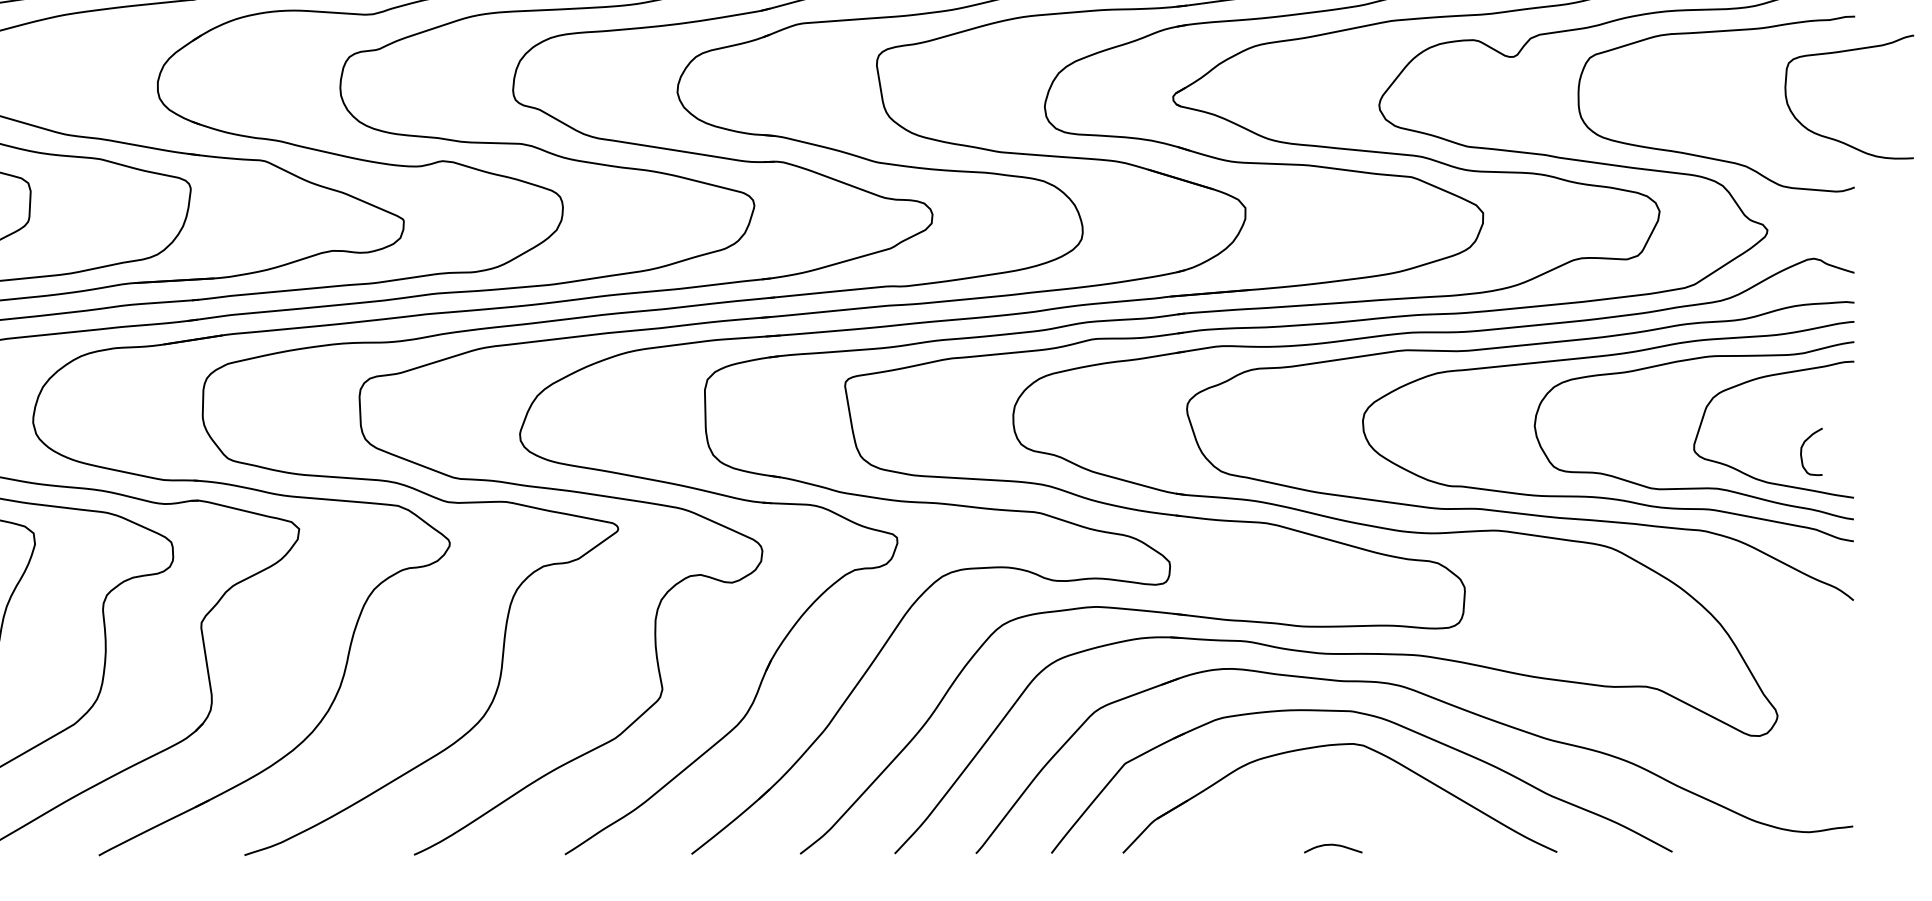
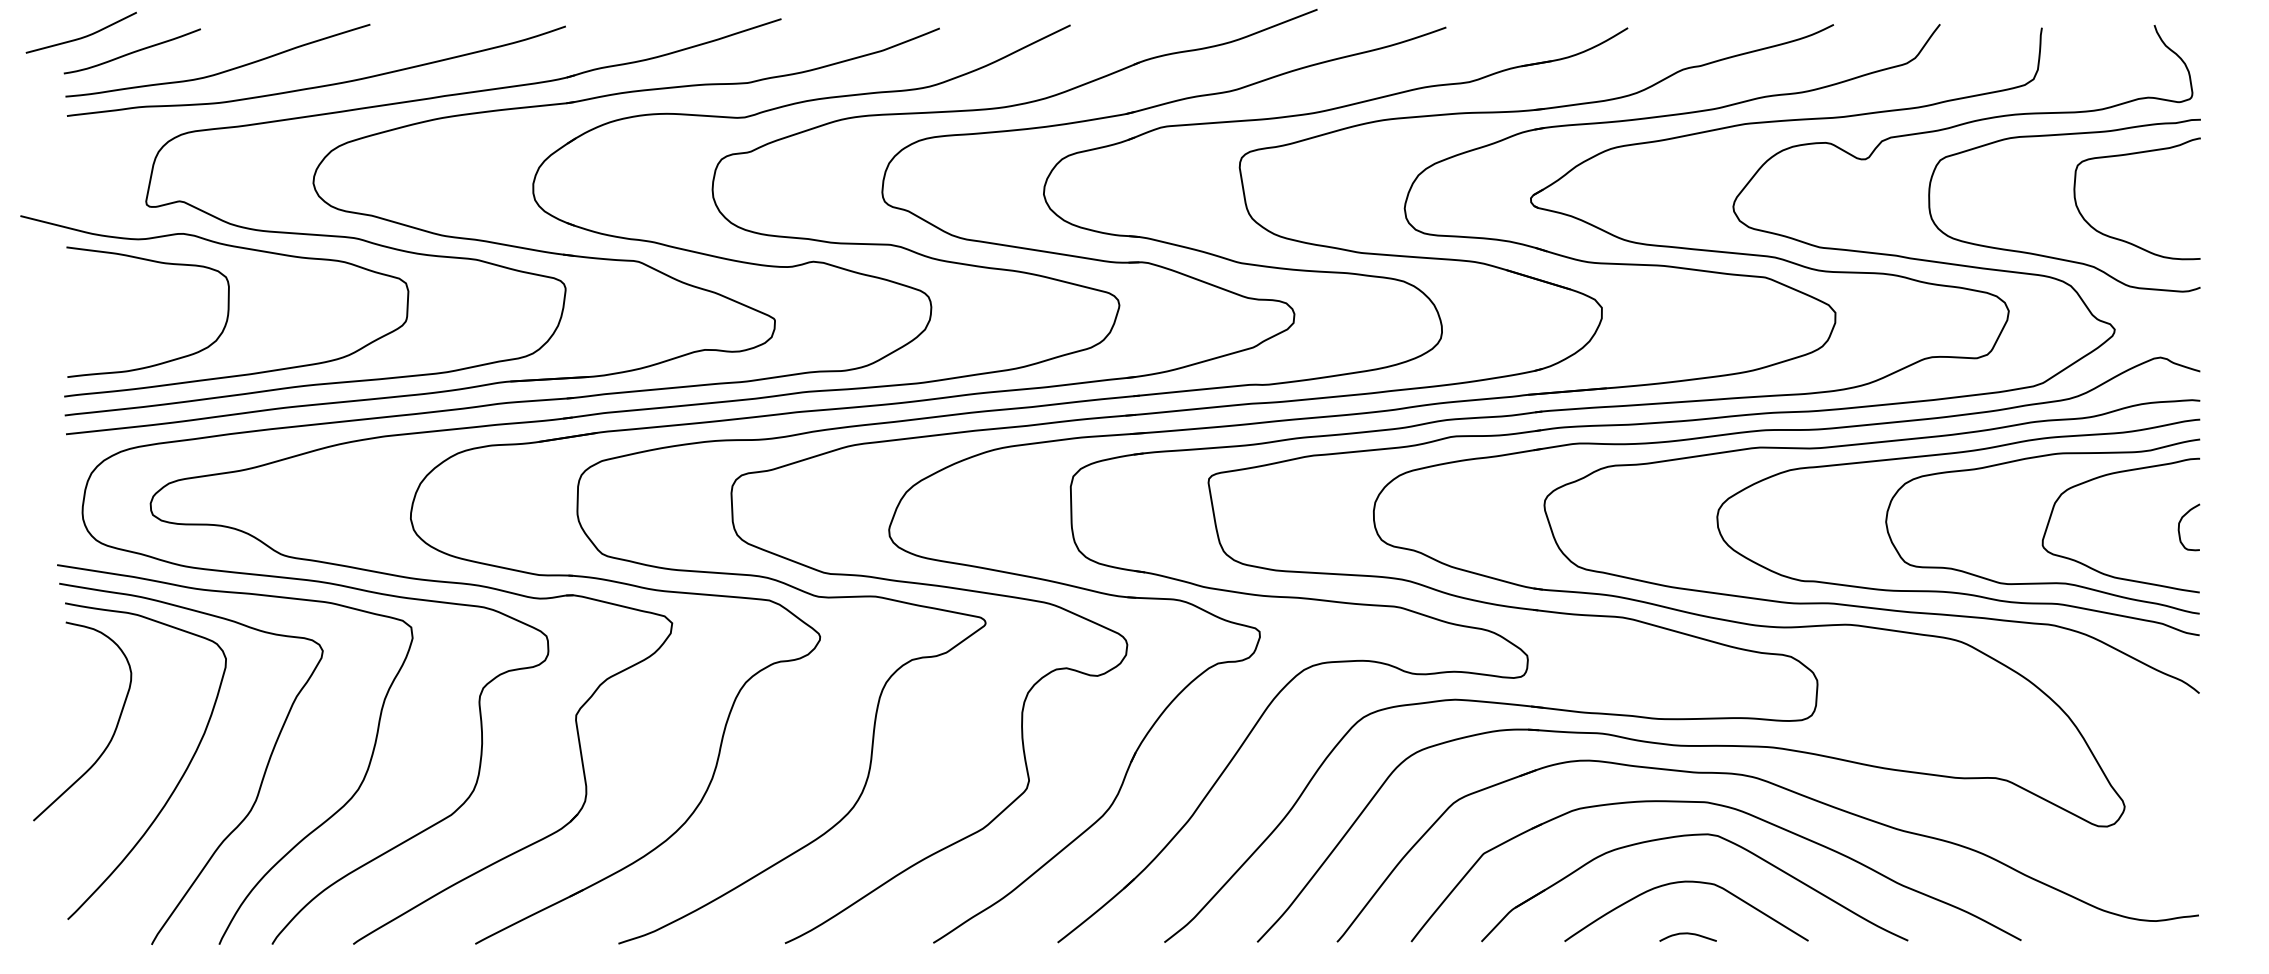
curve: (1834, 138) -> (2122, 239), moved
curve: (1802, 447) -> (2180, 523), moved
curve: (1331, 792) -> (1686, 882), added

